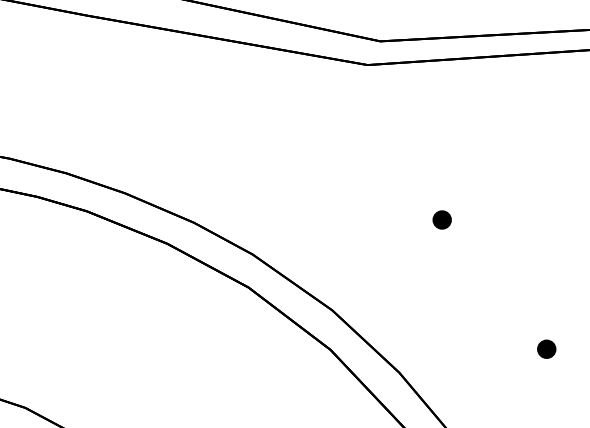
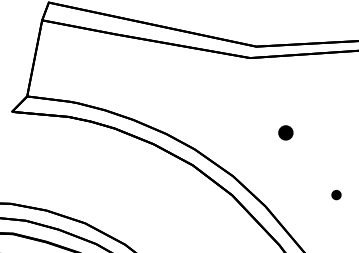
part: (443, 219) -> (286, 132), size x1.6

